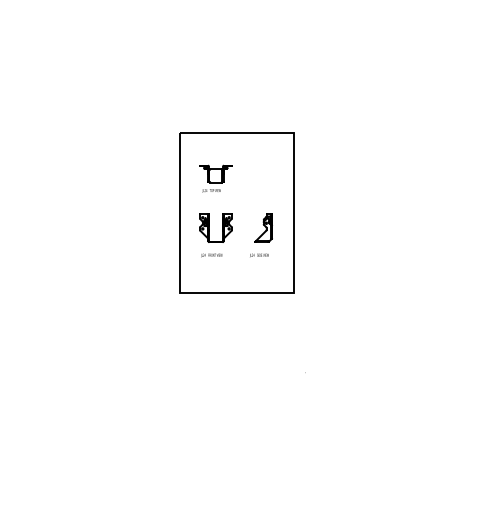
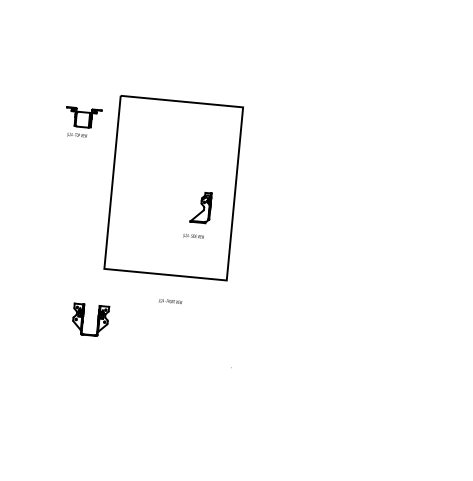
part: (215, 178) -> (82, 122), moved
part: (215, 227) -> (90, 319), moved
text: (211, 255) -> (170, 301), moved

